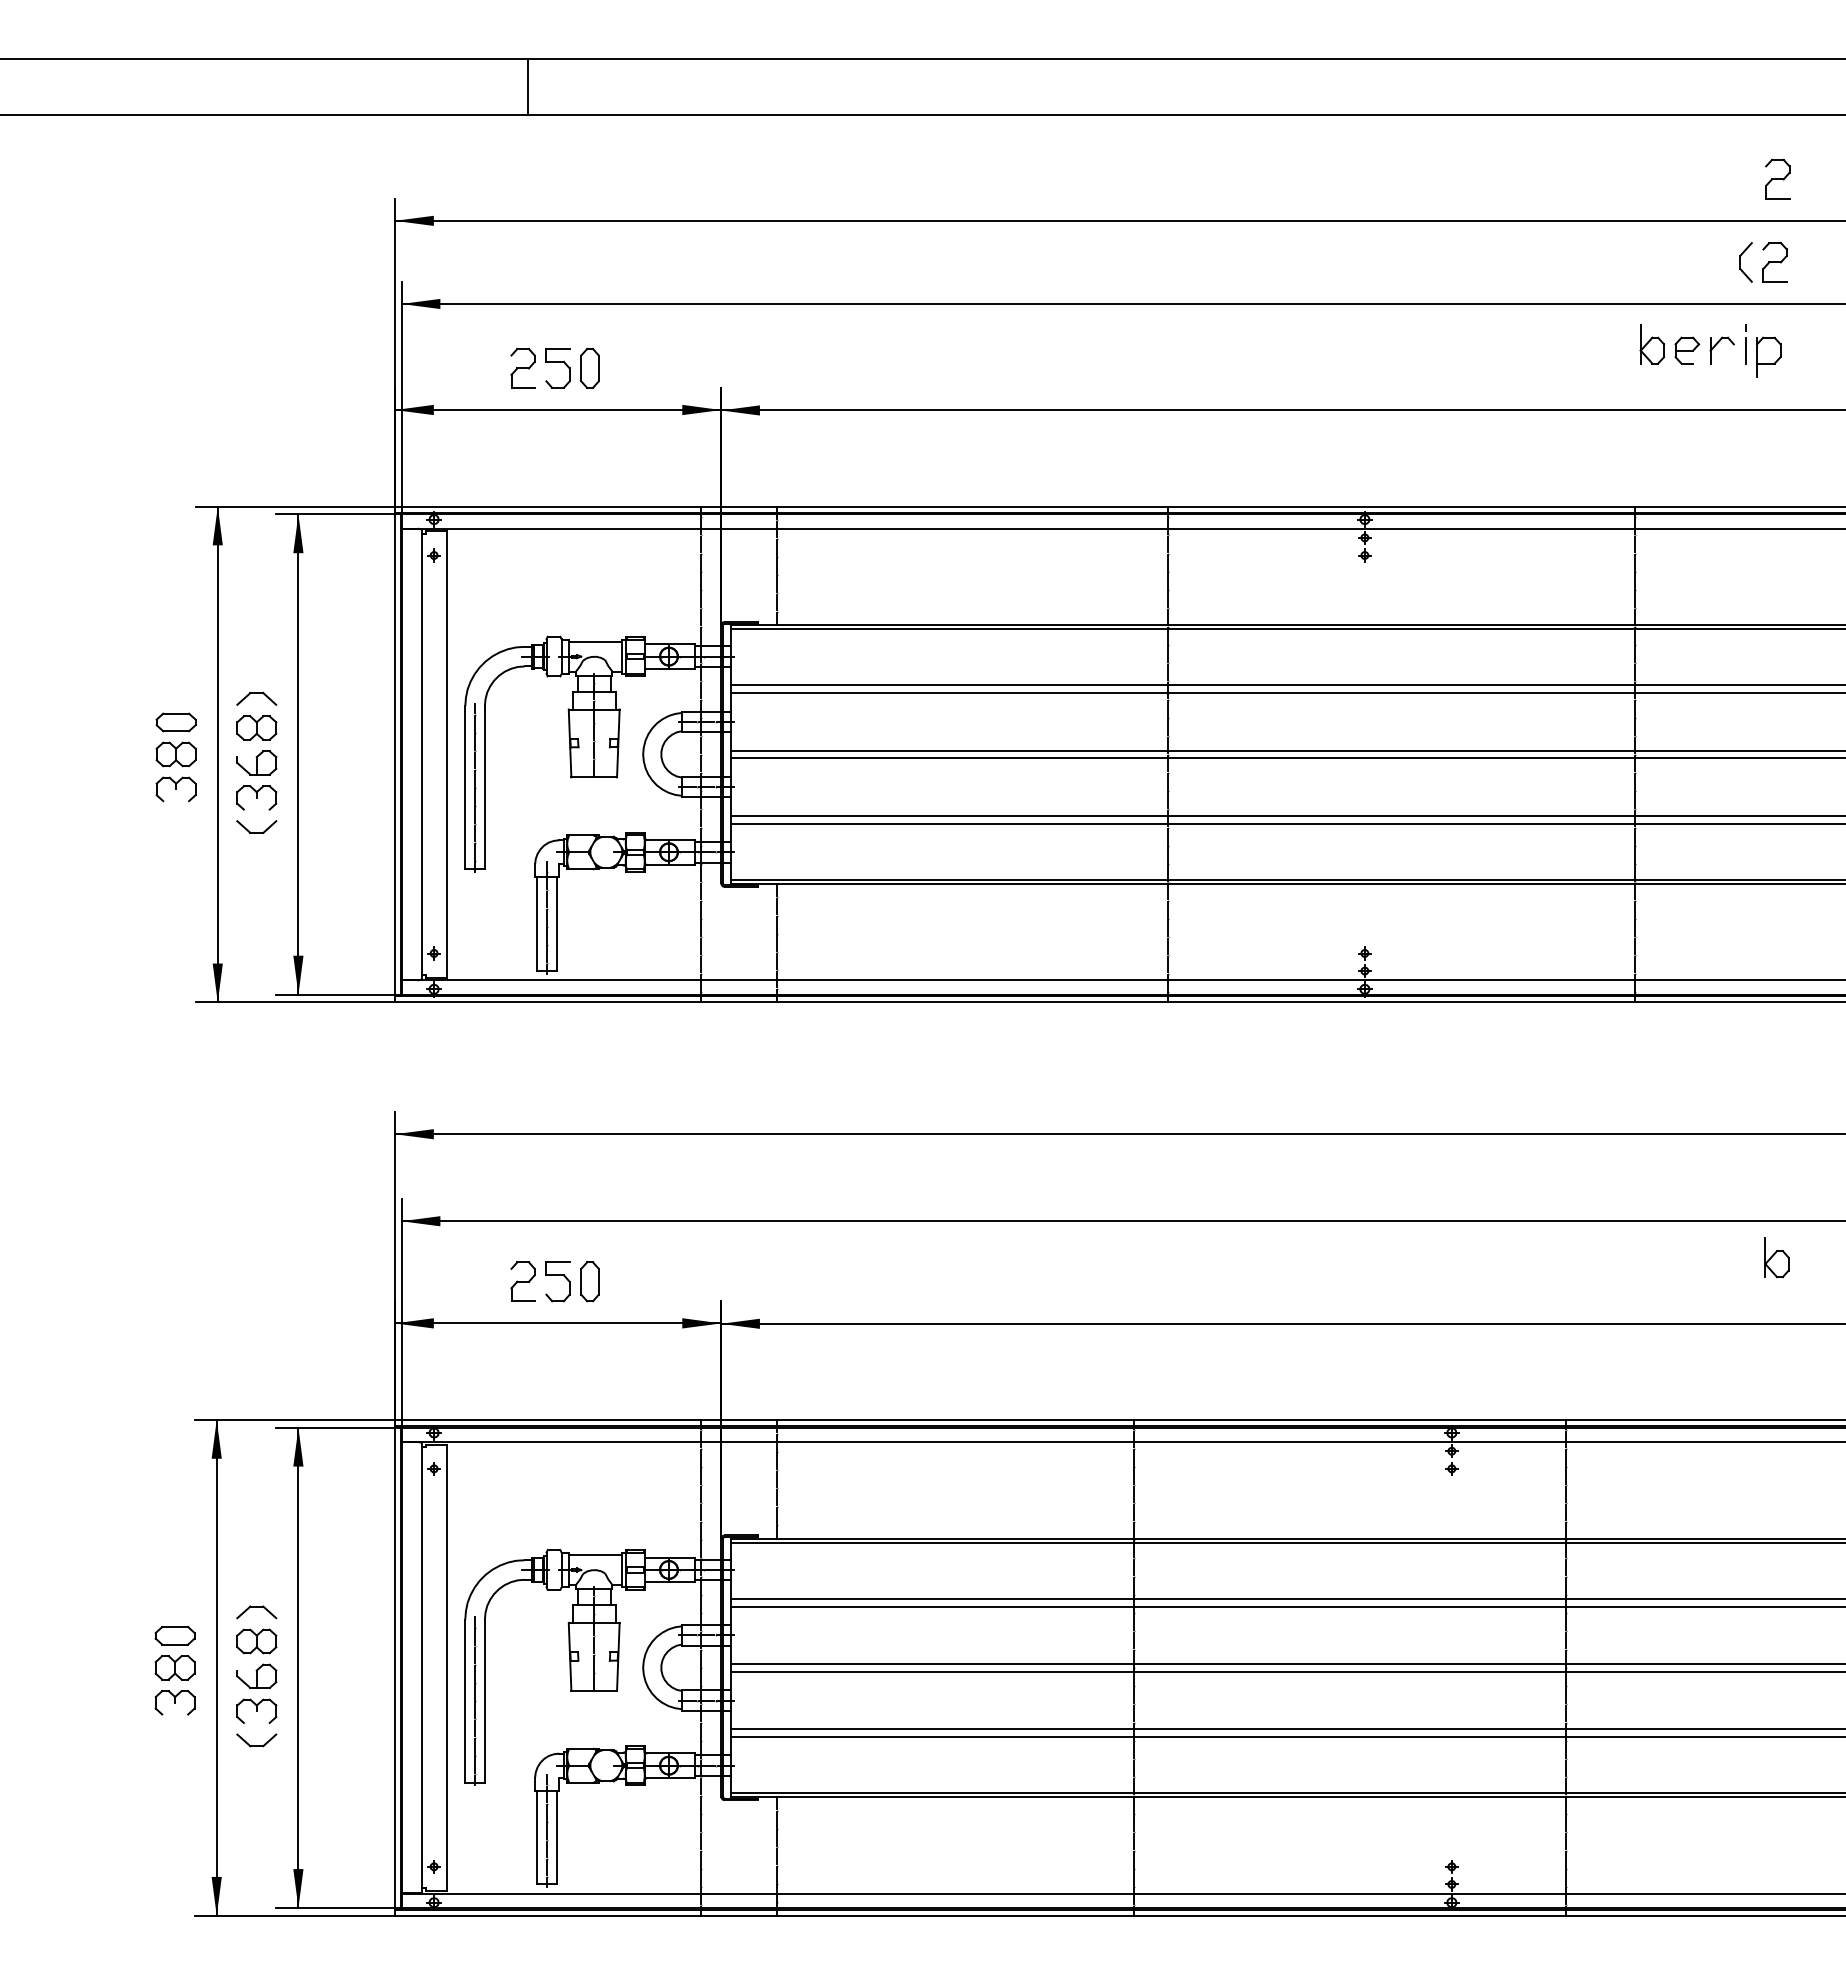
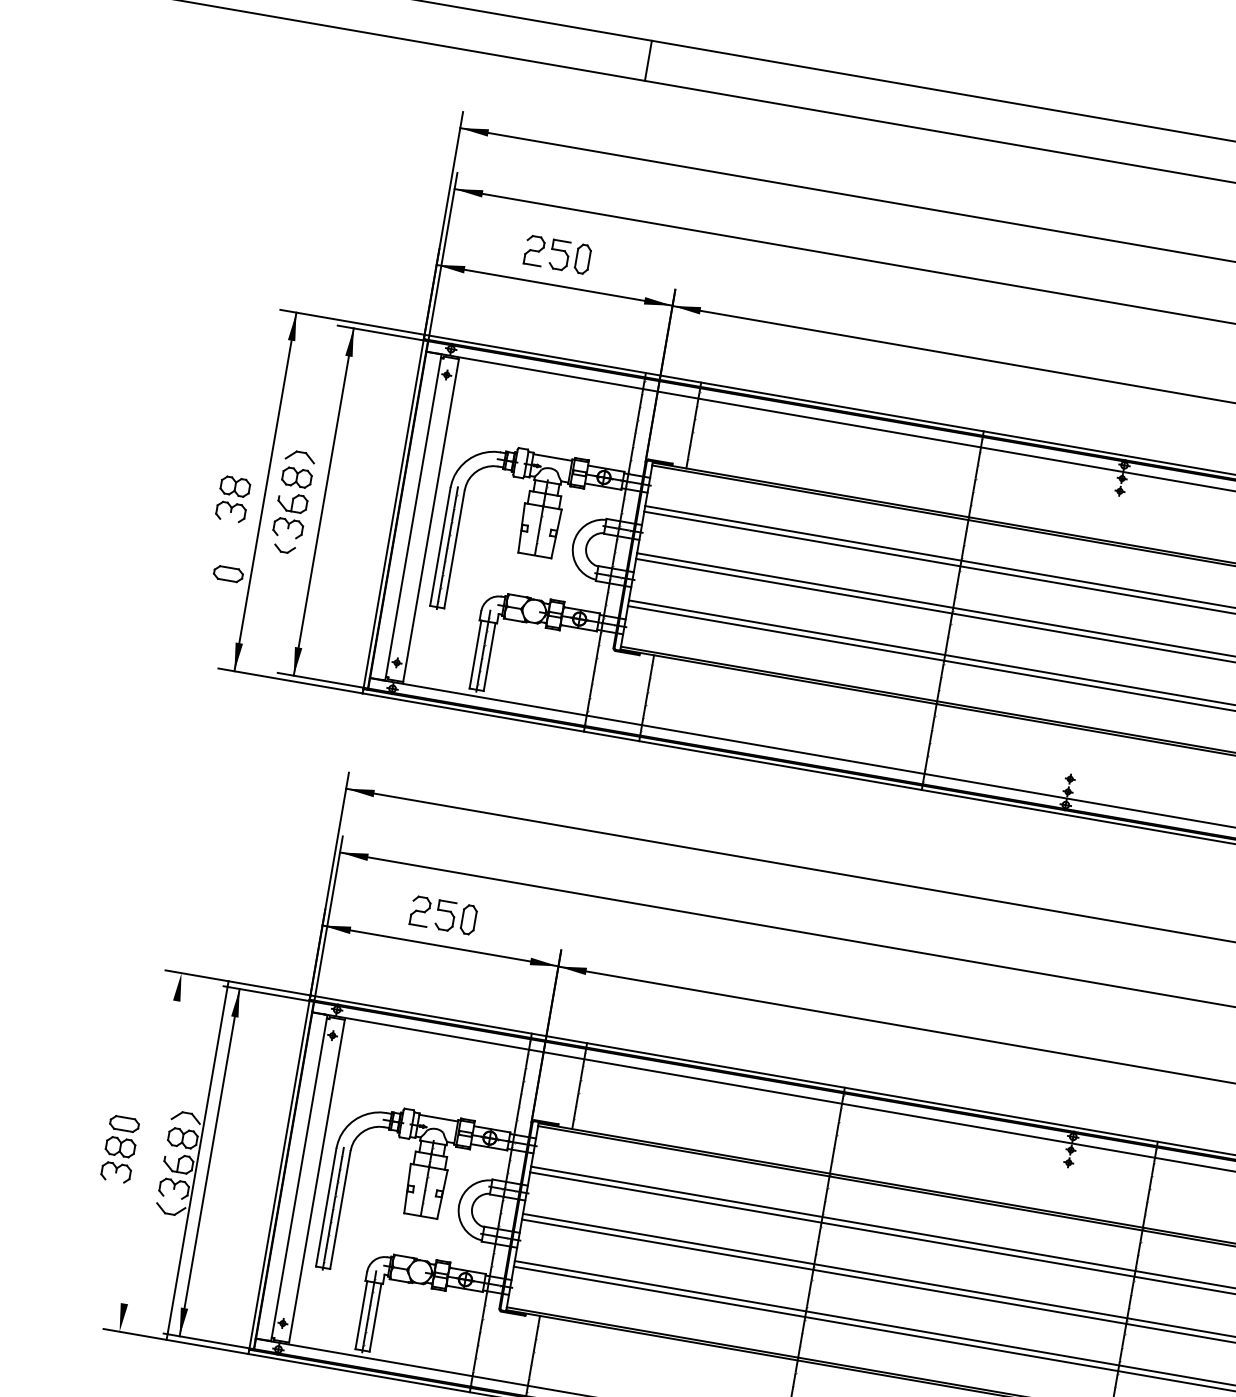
line: (527, 86) -> (648, 60), moved
part: (175, 722) -> (227, 574), moved
part: (256, 826) -> (284, 548), size x0.7
line: (216, 1667) -> (197, 1160), moved

